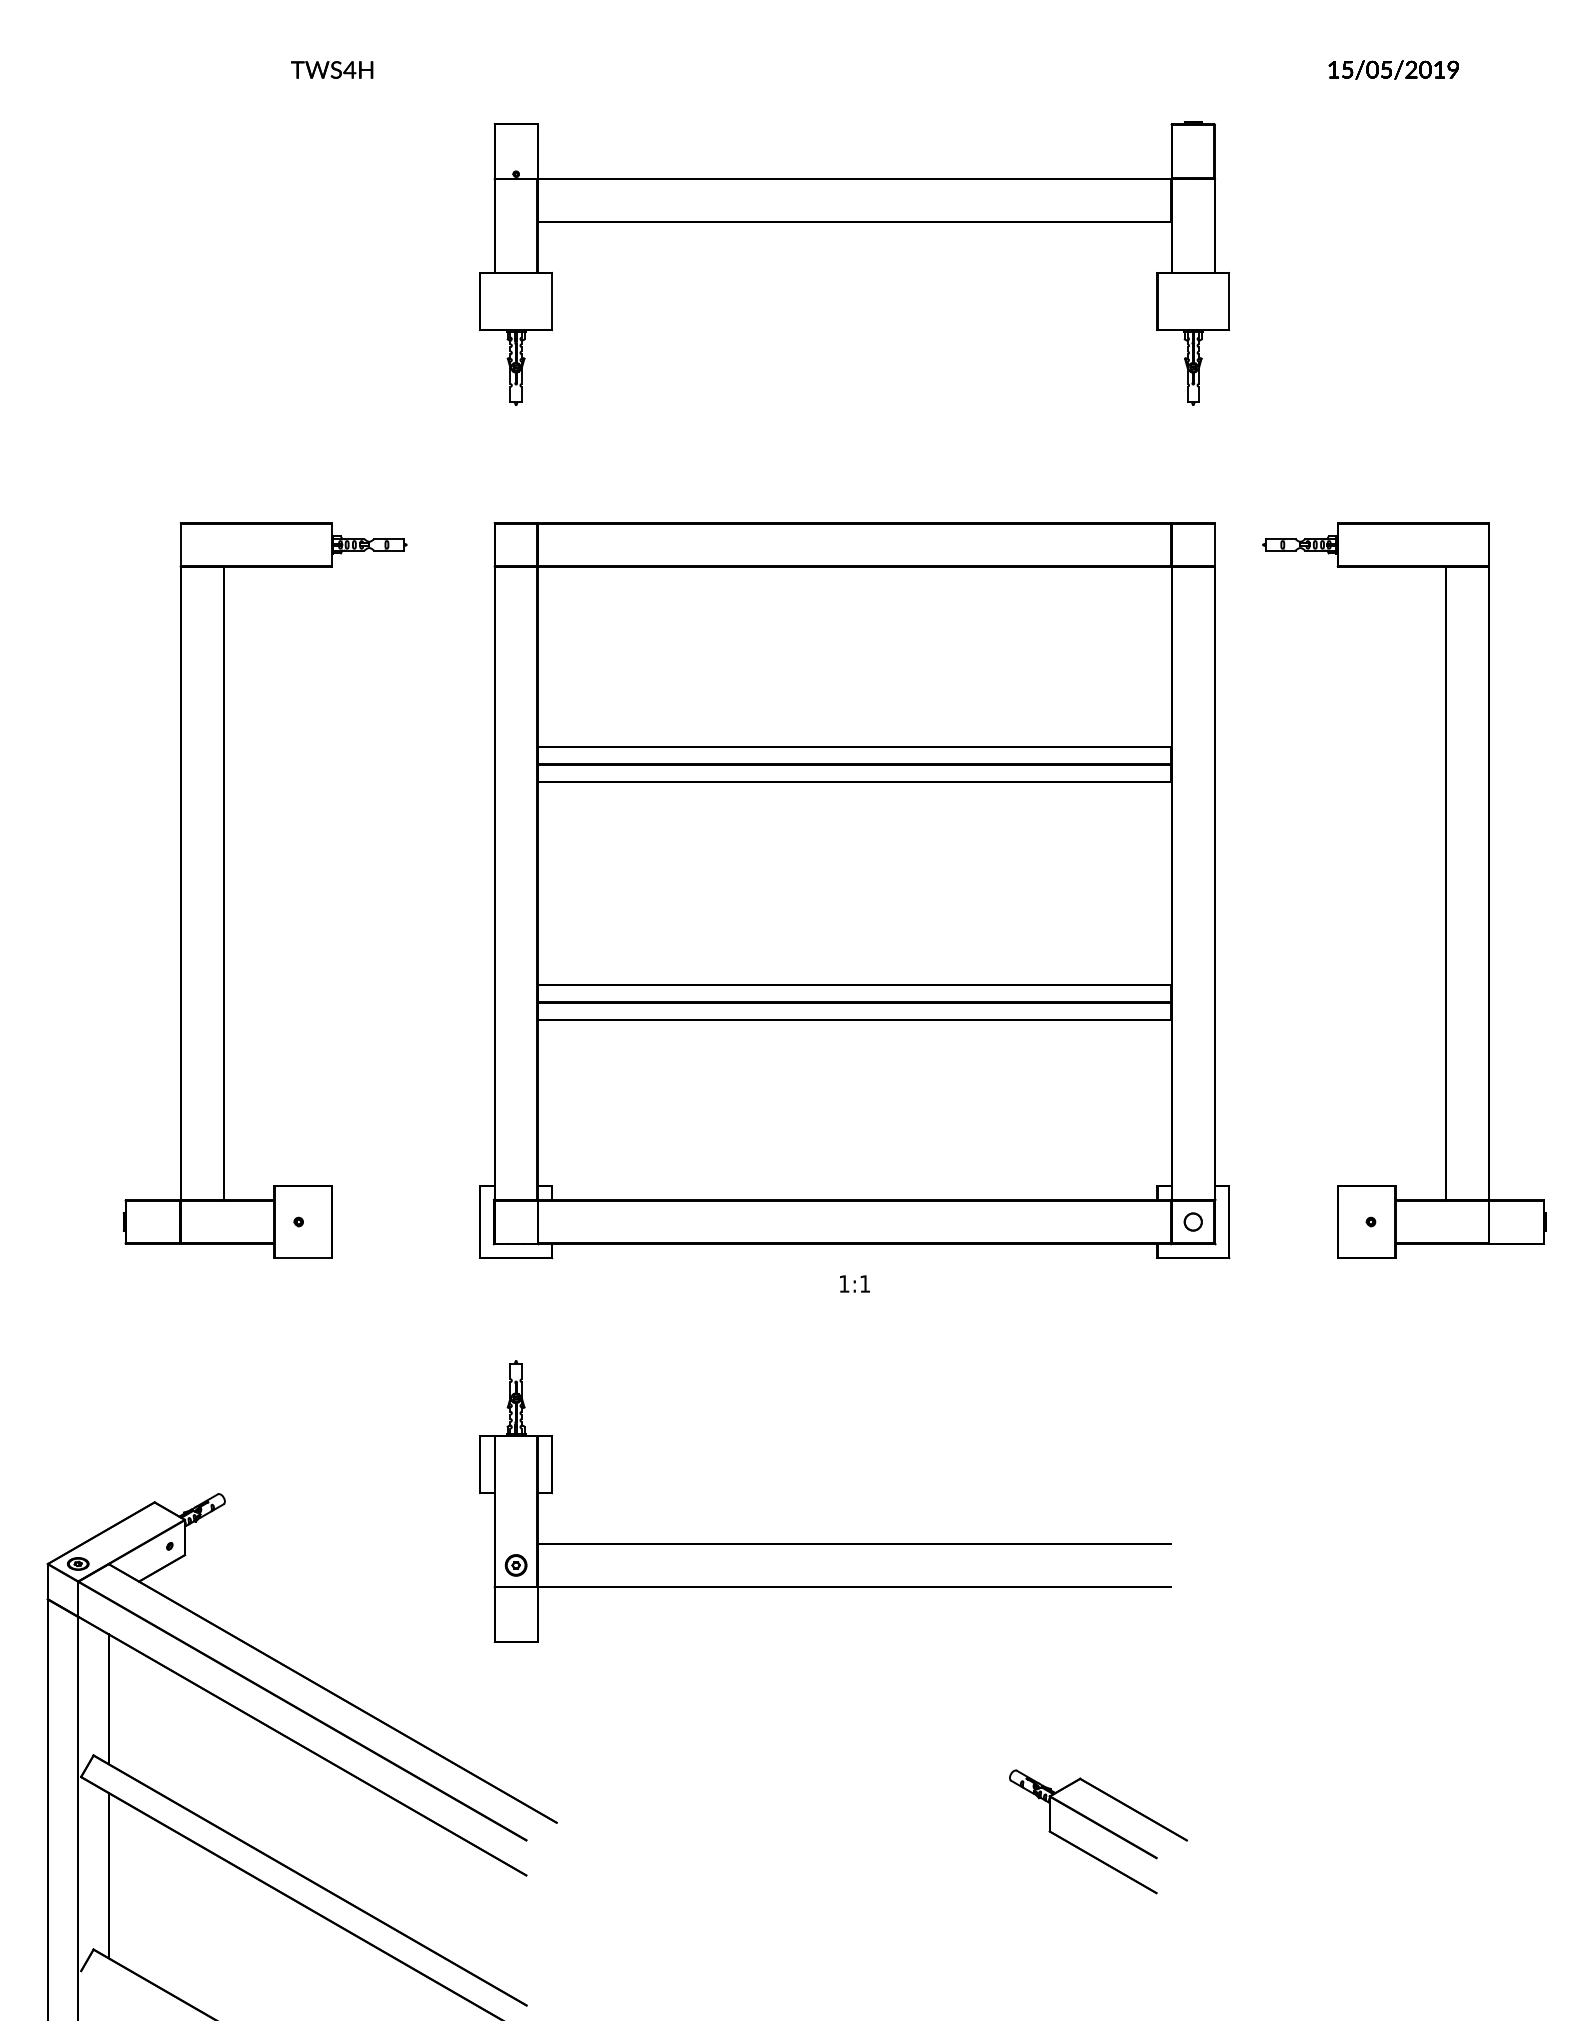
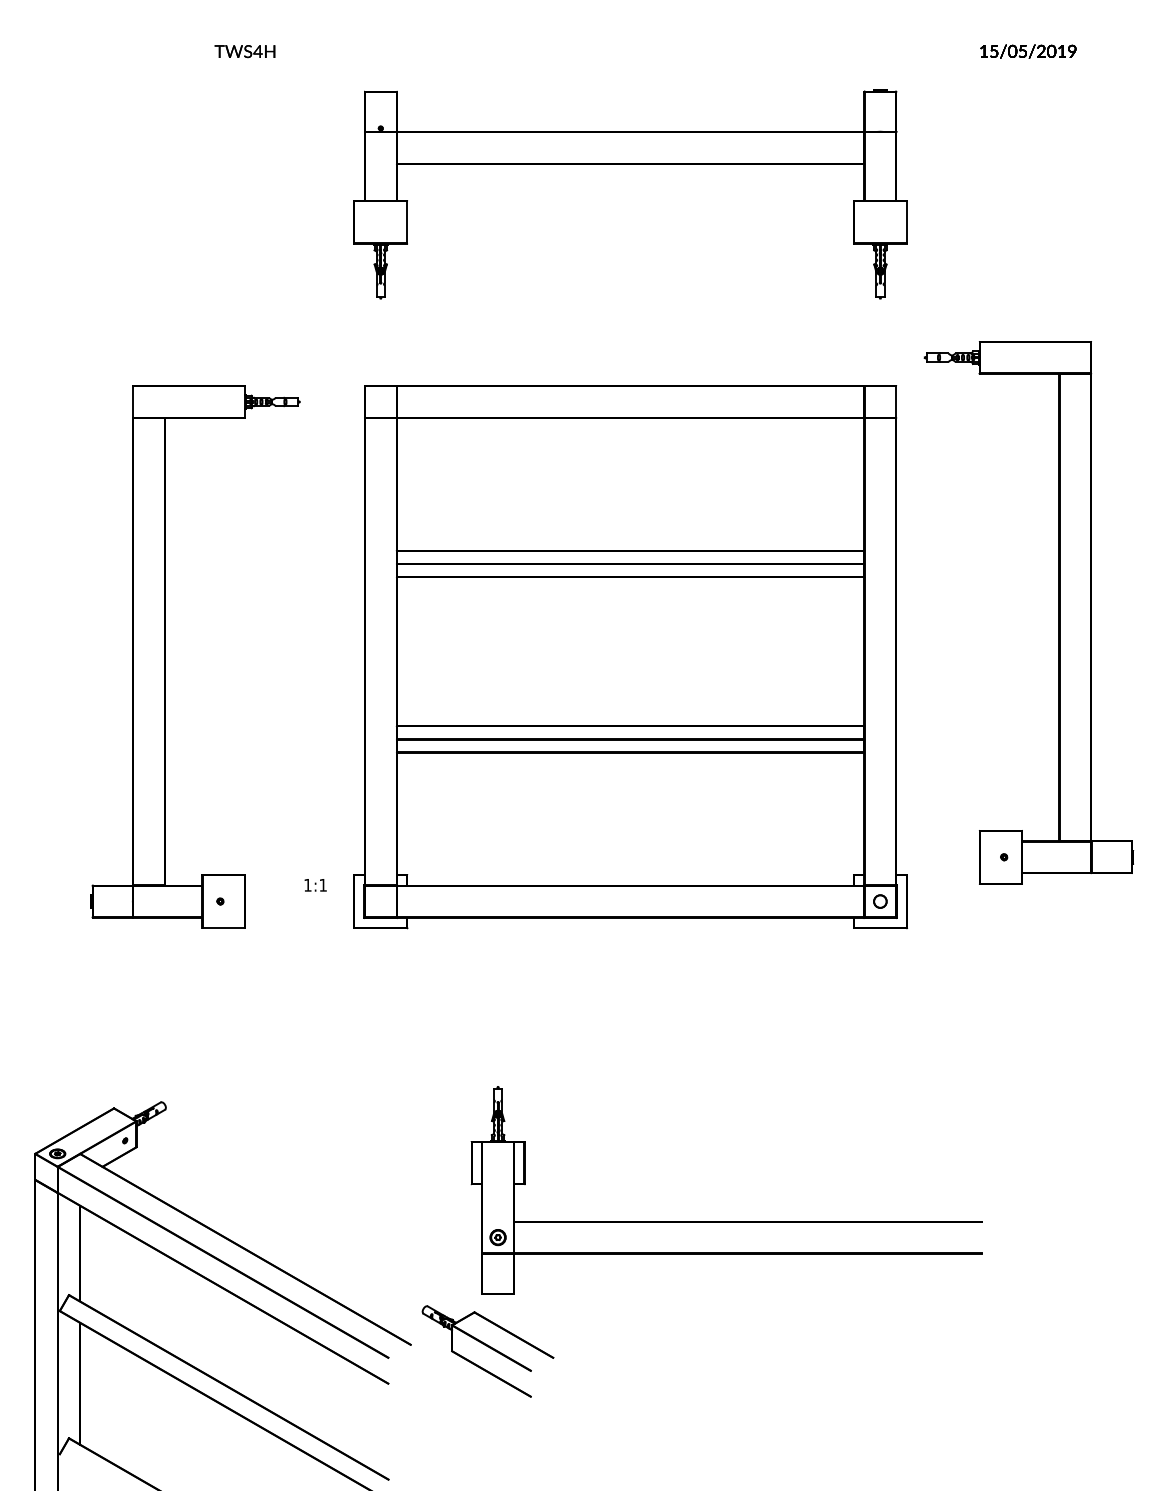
part: (1445, 890) -> (1059, 612), moved
text: (854, 1283) -> (315, 884), moved
part: (825, 1543) -> (726, 1221), moved
part: (1098, 1831) -> (488, 1351), moved

